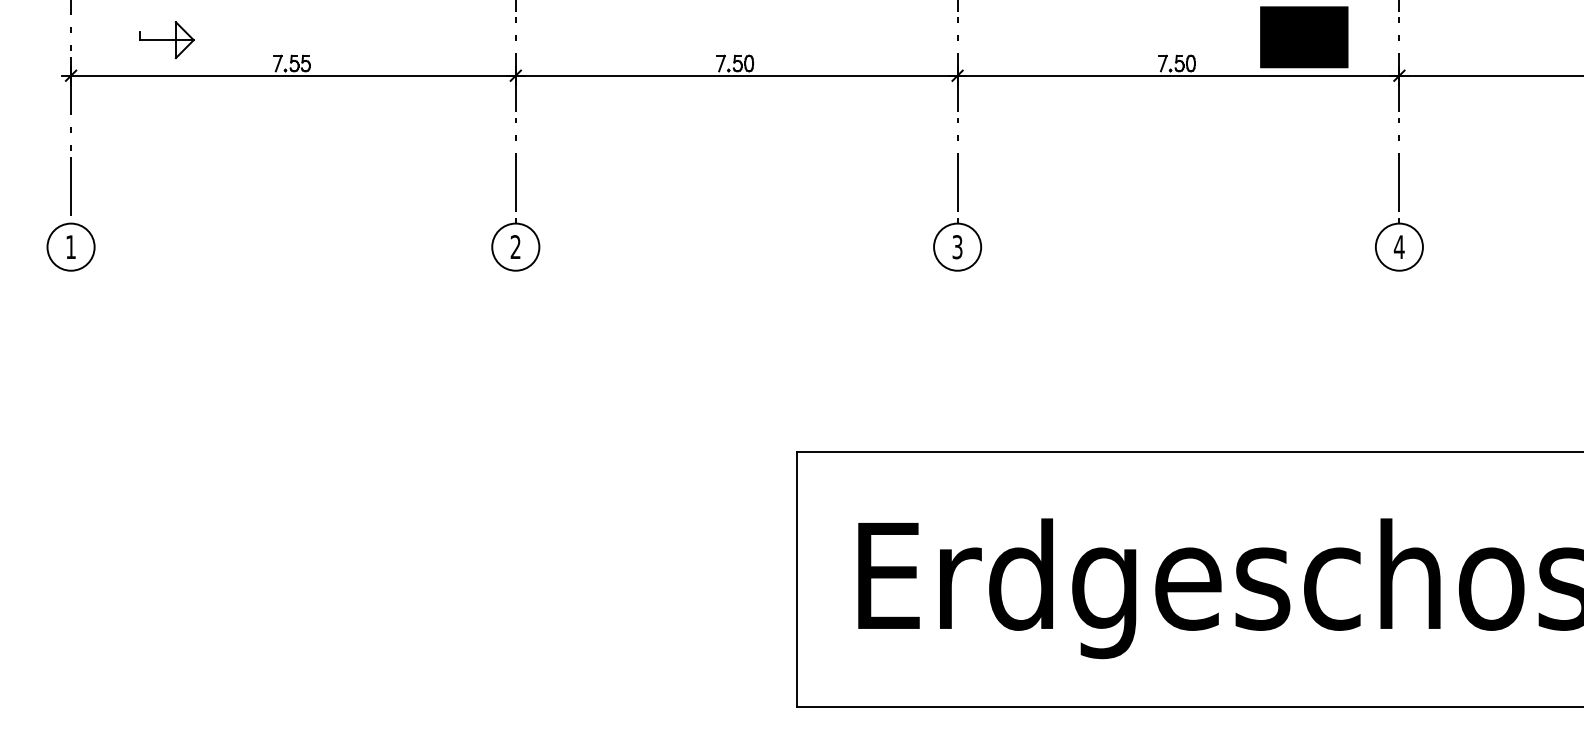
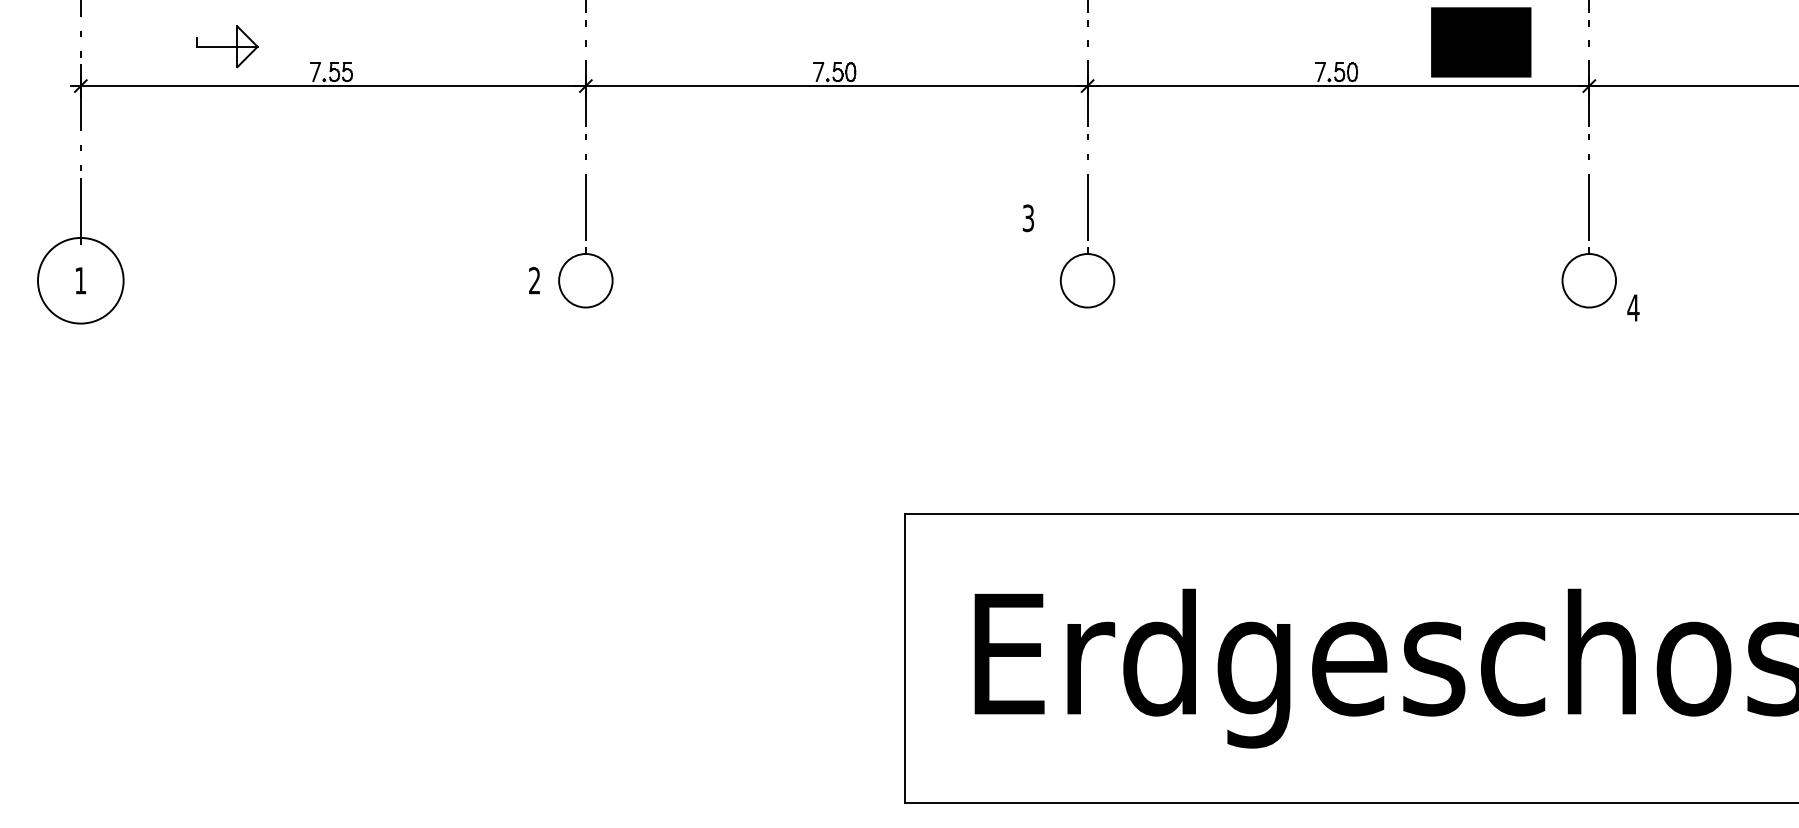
part: (166, 39) -> (226, 46), moved
circle: (70, 246) -> (80, 279), size x1.6
text: (515, 246) -> (534, 279), moved
text: (1398, 246) -> (1632, 307), moved
text: (957, 247) -> (1028, 218), moved

